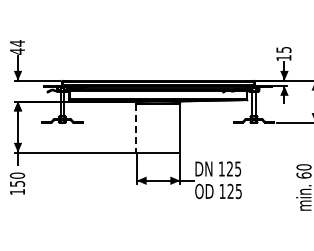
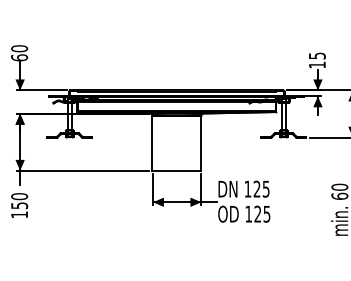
text: (17, 47) -> (19, 53), 44 -> 60
line: (136, 128) -> (152, 143), dashed -> solid

